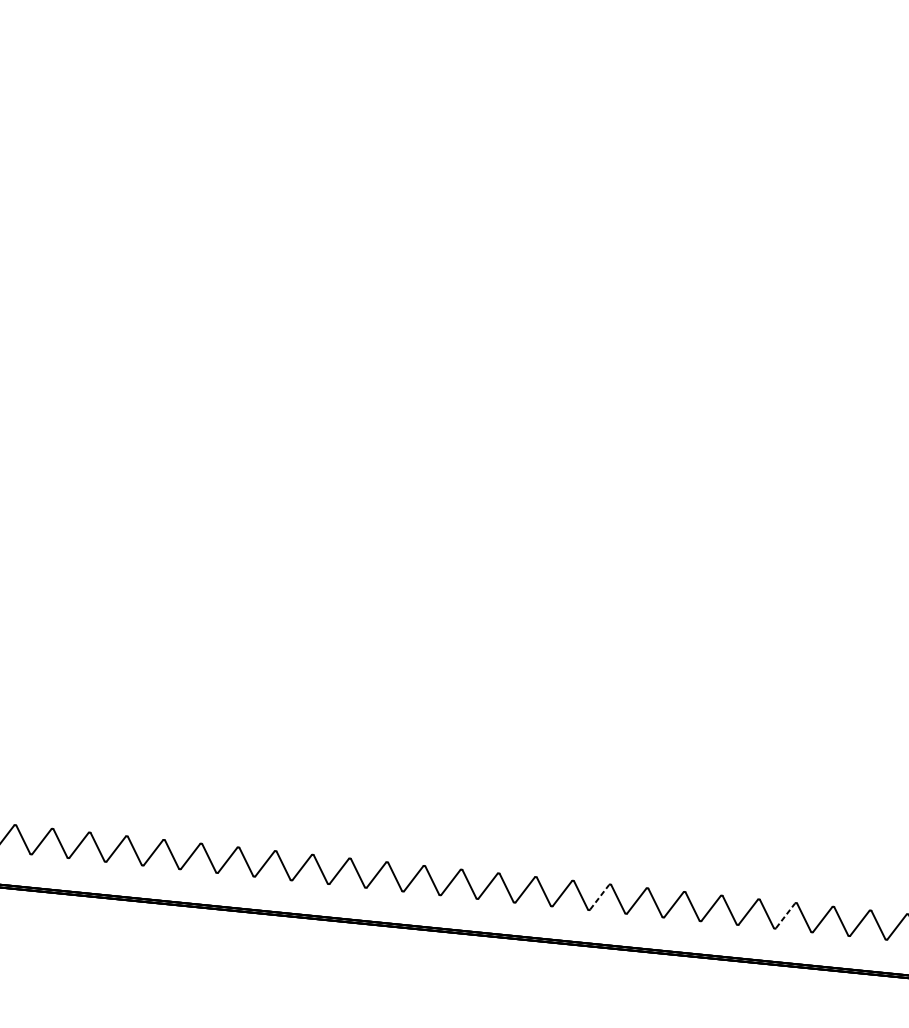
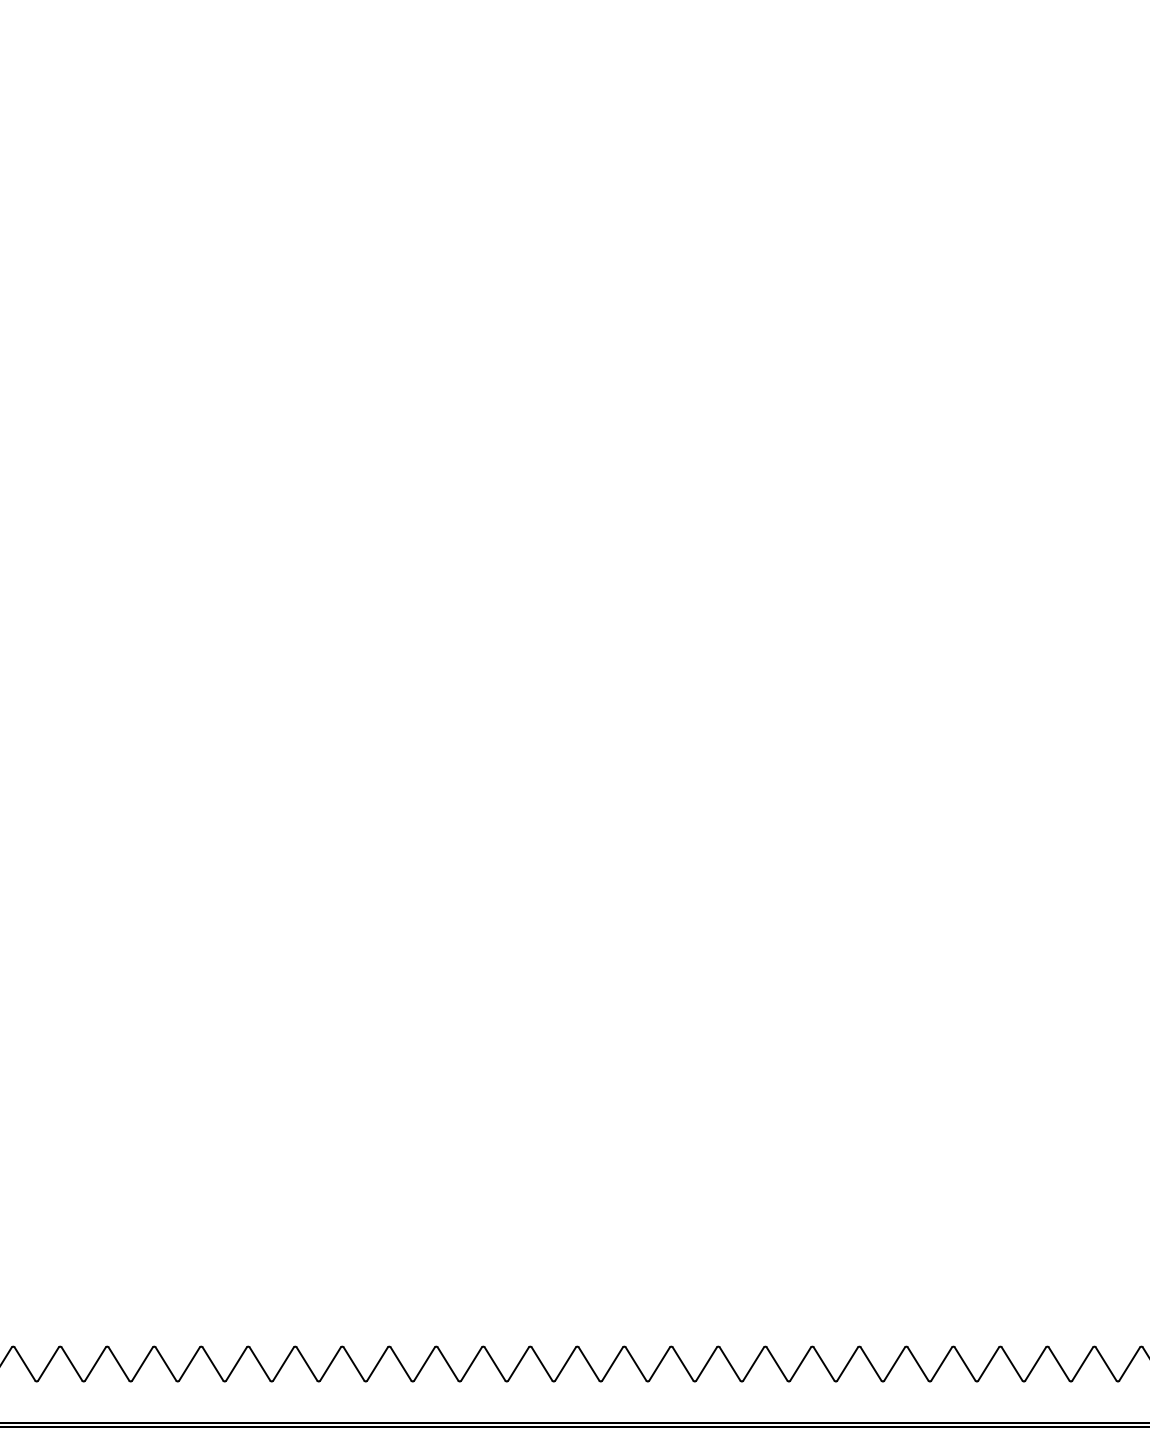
line: (599, 896) -> (753, 1363), dashed -> solid
line: (785, 915) -> (988, 1363), dashed -> solid

